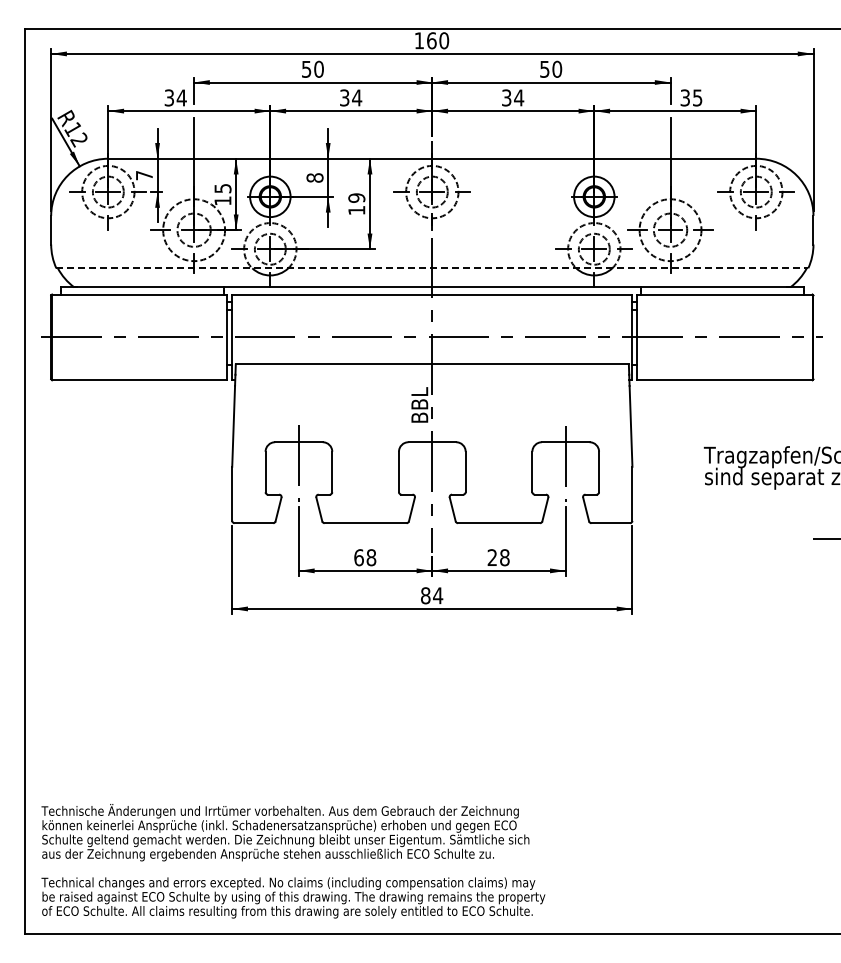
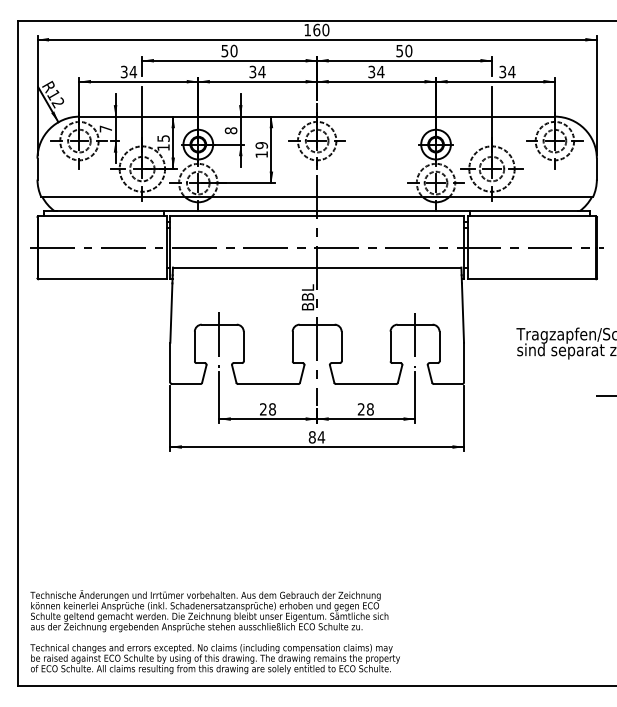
text: (697, 97) -> (511, 71), 35 -> 34
line: (432, 268) -> (317, 197), dashed -> solid
text: (358, 557) -> (263, 409), 68 -> 28

